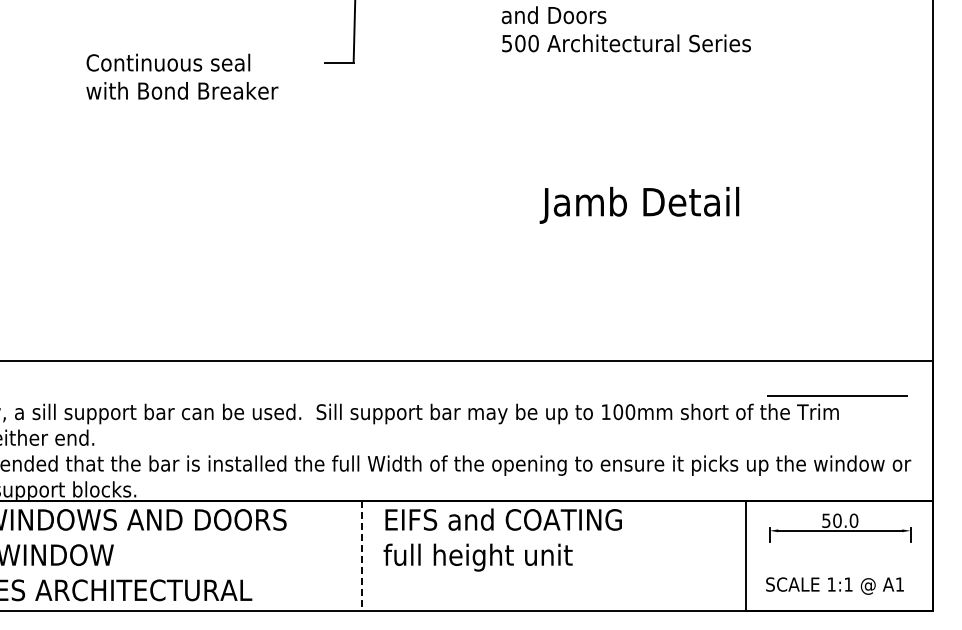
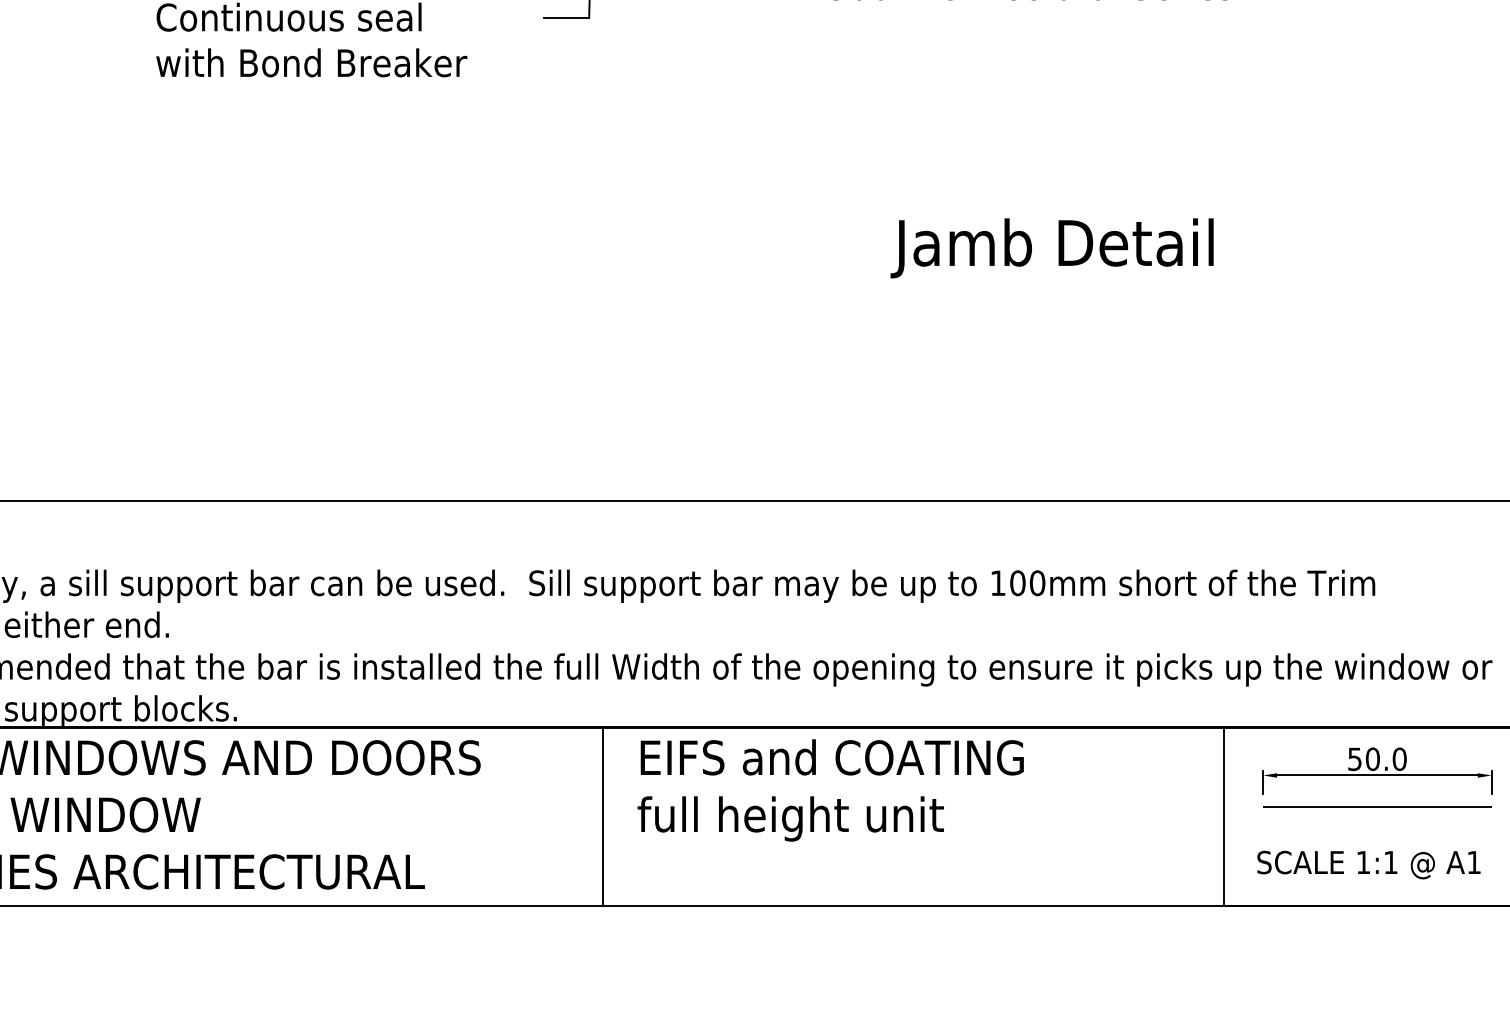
line: (837, 395) -> (1377, 807), moved
line: (362, 556) -> (603, 817), dashed -> solid

